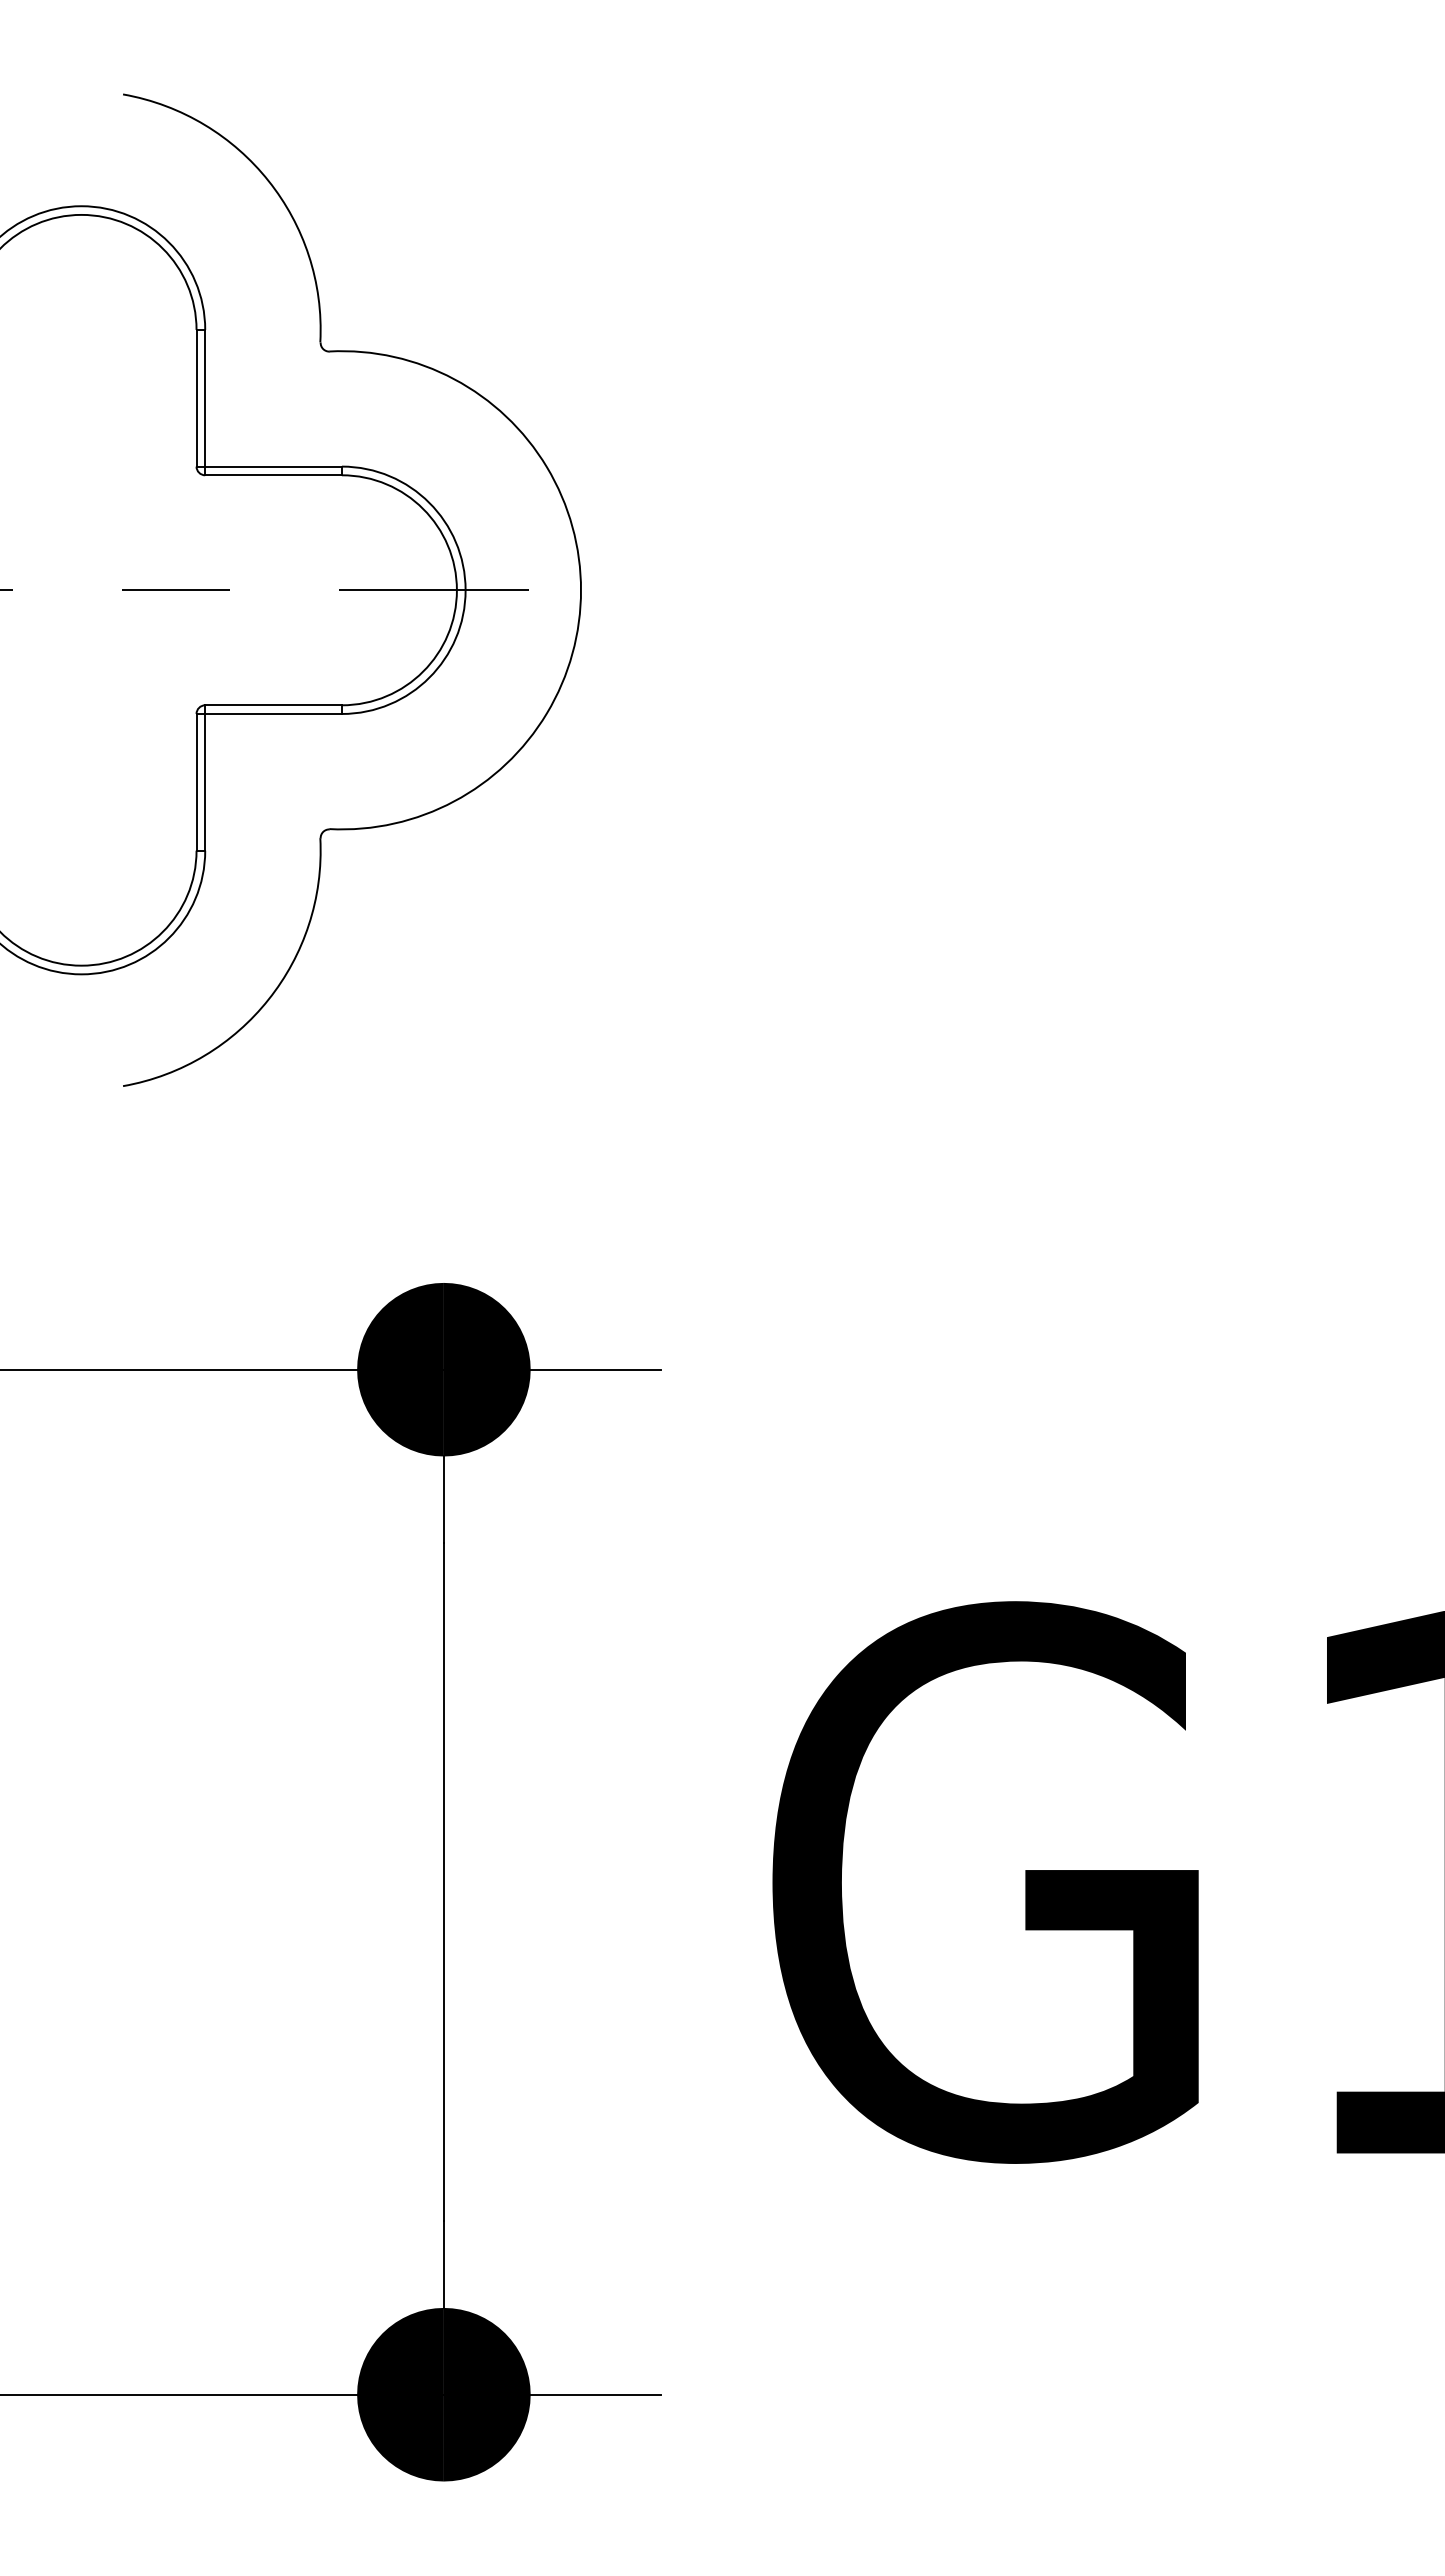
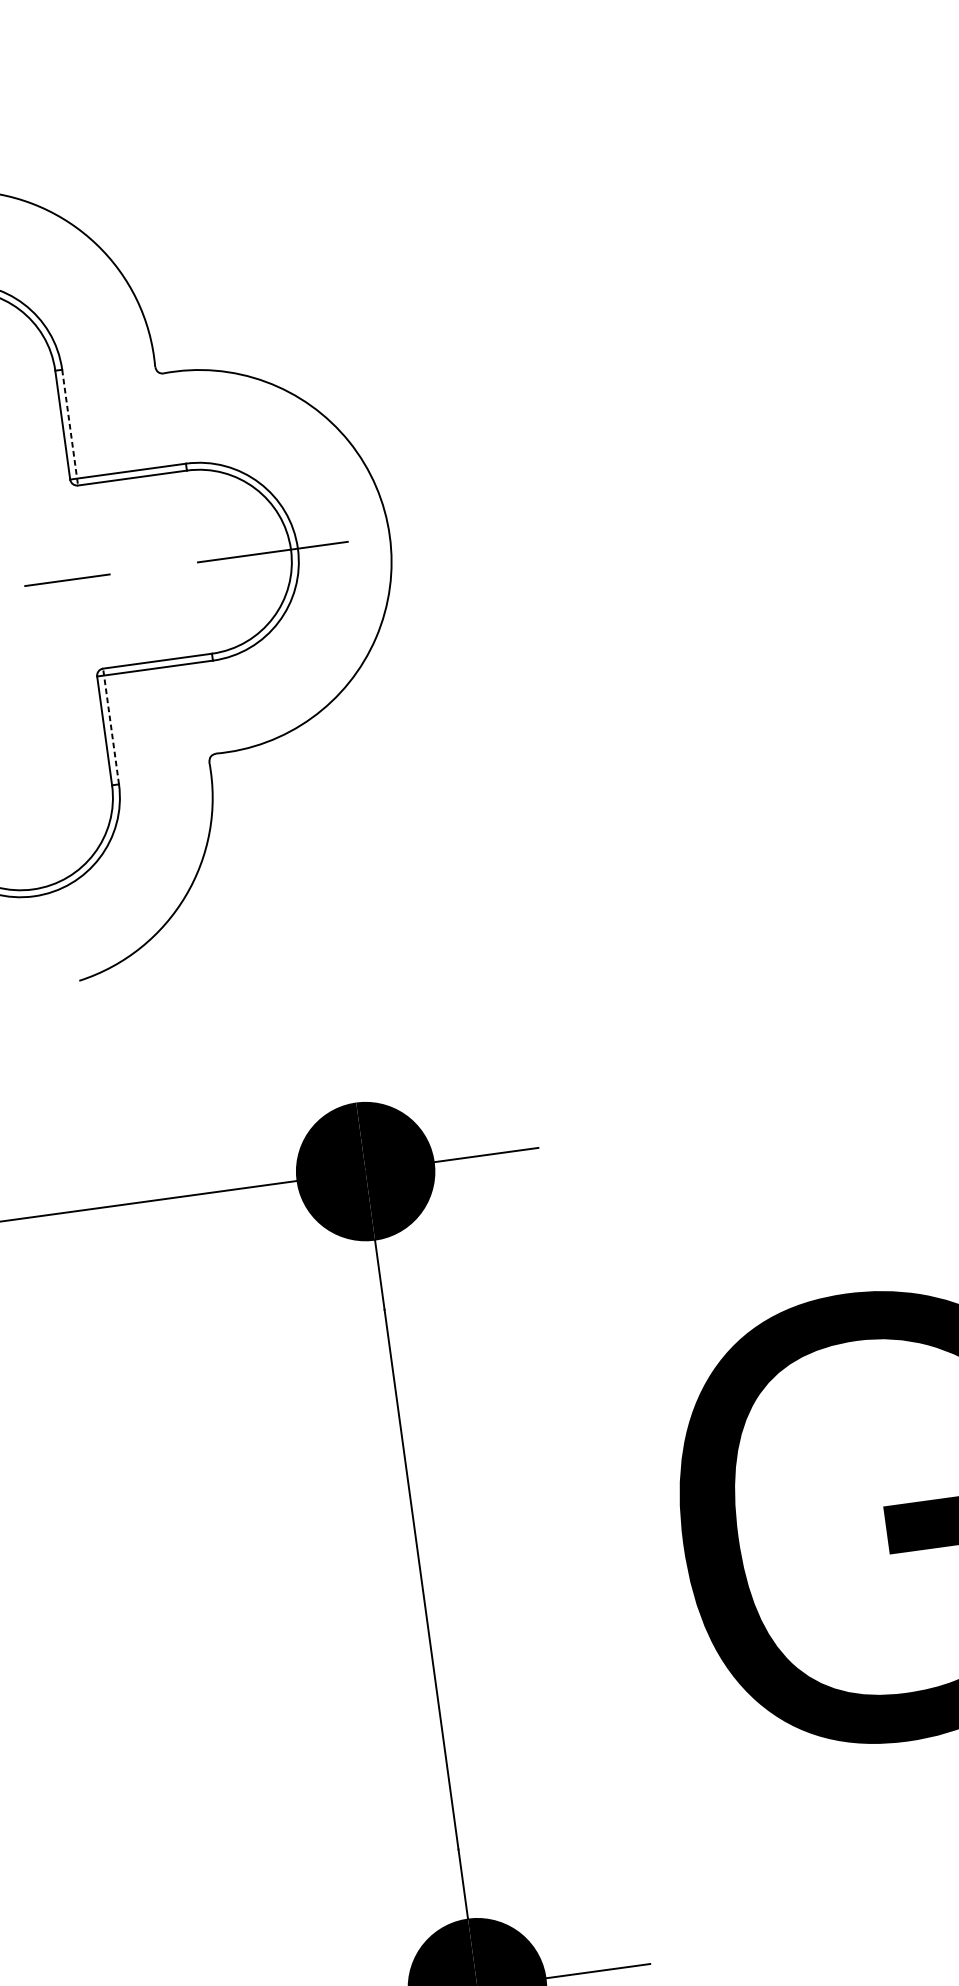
line: (205, 402) -> (70, 427), solid -> dashed
line: (205, 777) -> (111, 726), solid -> dashed

